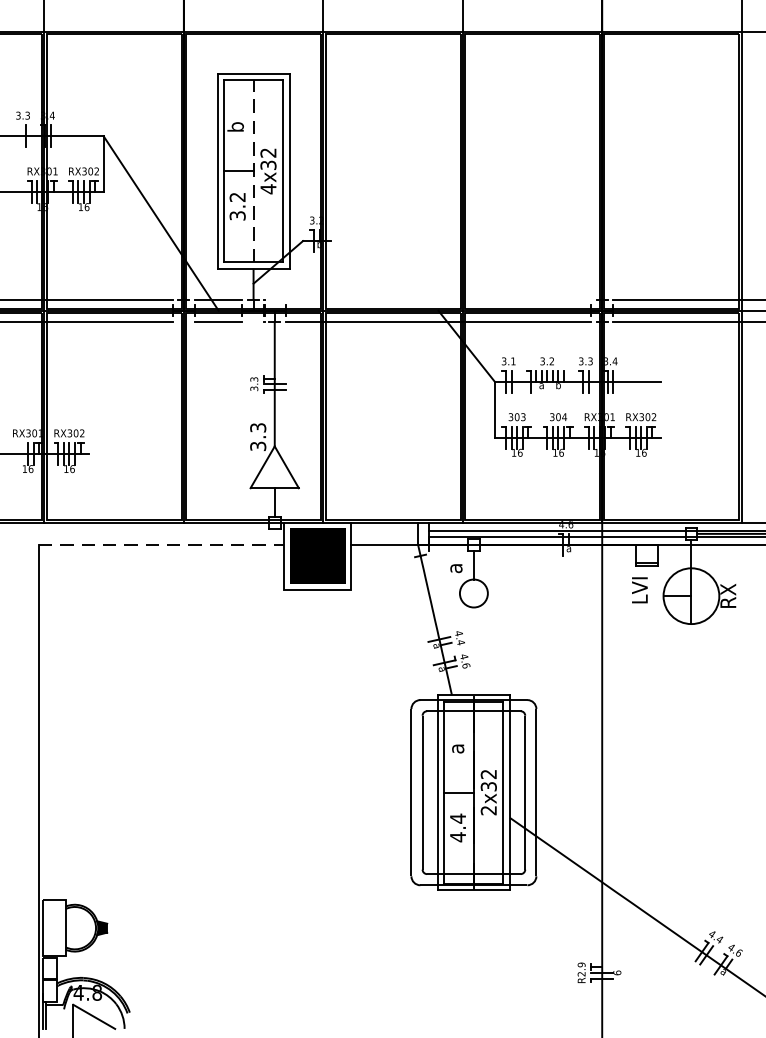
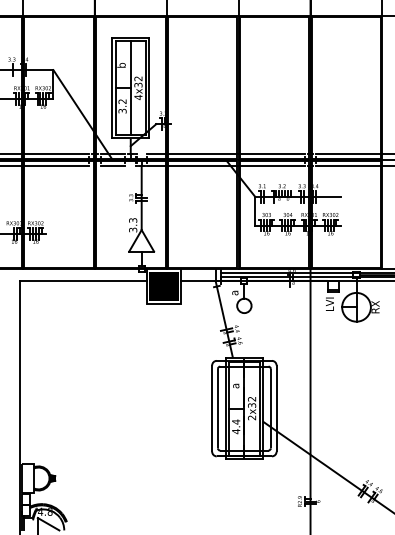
line: (253, 171) -> (130, 88), dashed -> solid
line: (437, 299) -> (225, 154), added
line: (161, 544) -> (83, 280), dashed -> solid

